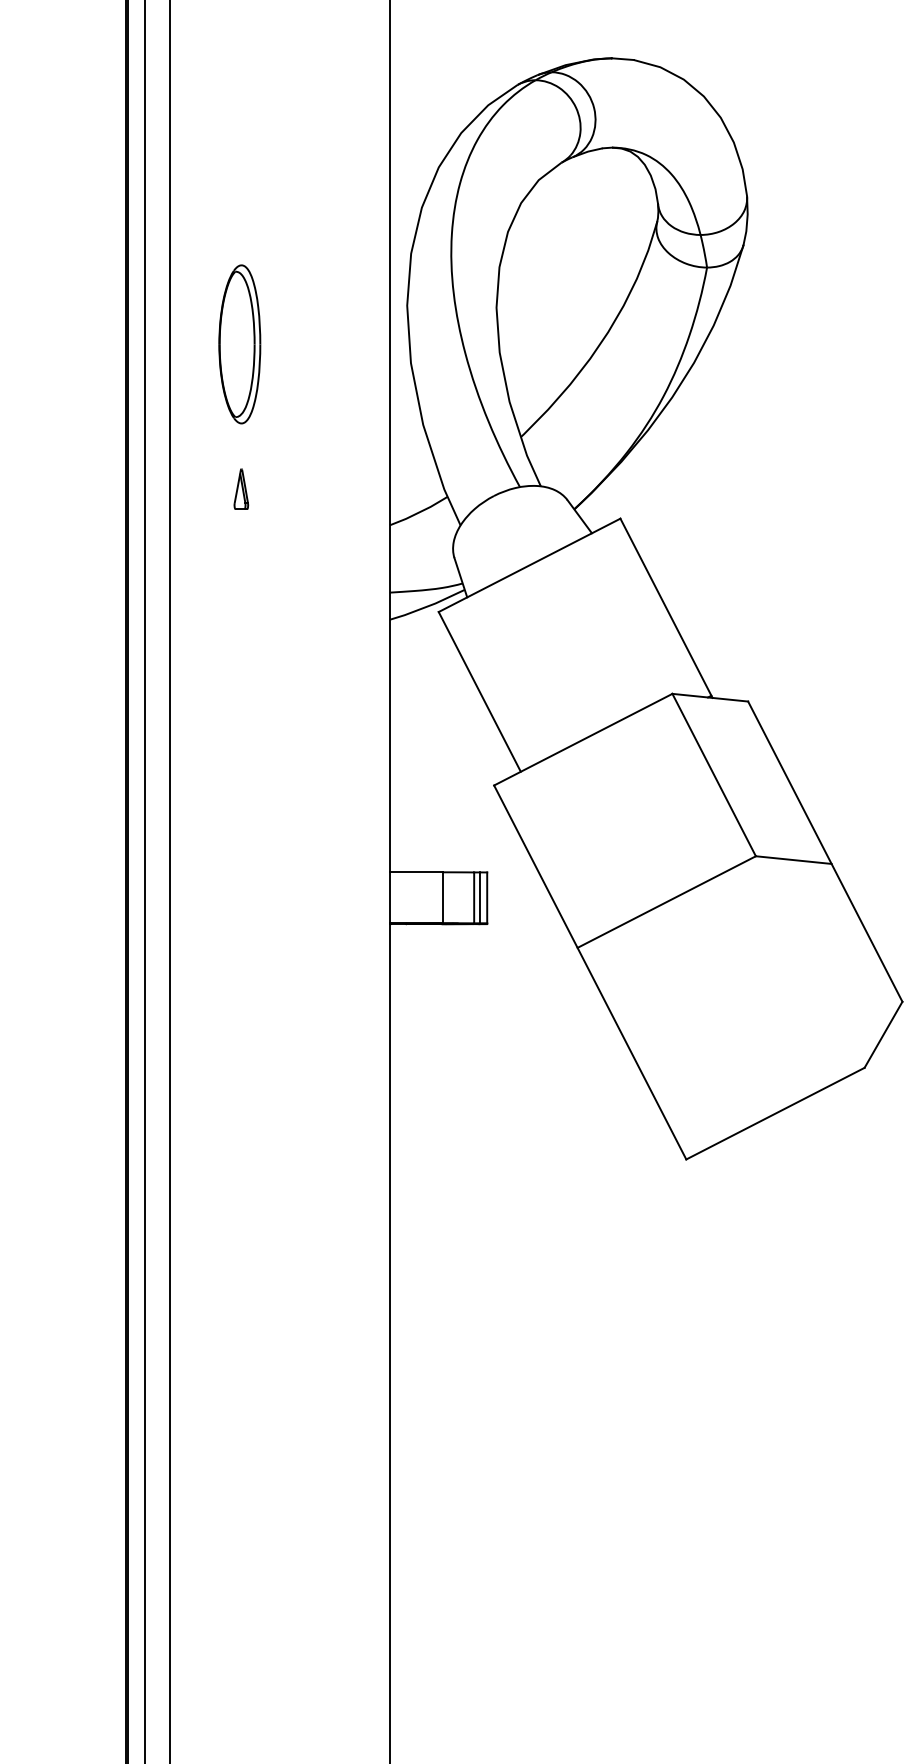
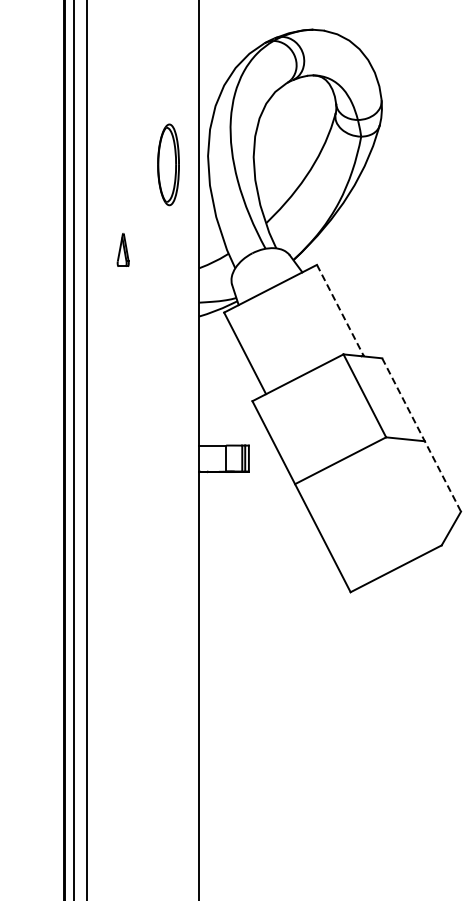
part: (239, 343) -> (168, 164), moved
part: (241, 488) -> (123, 249), size x1.6
line: (666, 609) -> (340, 311), solid -> dashed
line: (825, 852) -> (421, 435), solid -> dashed

